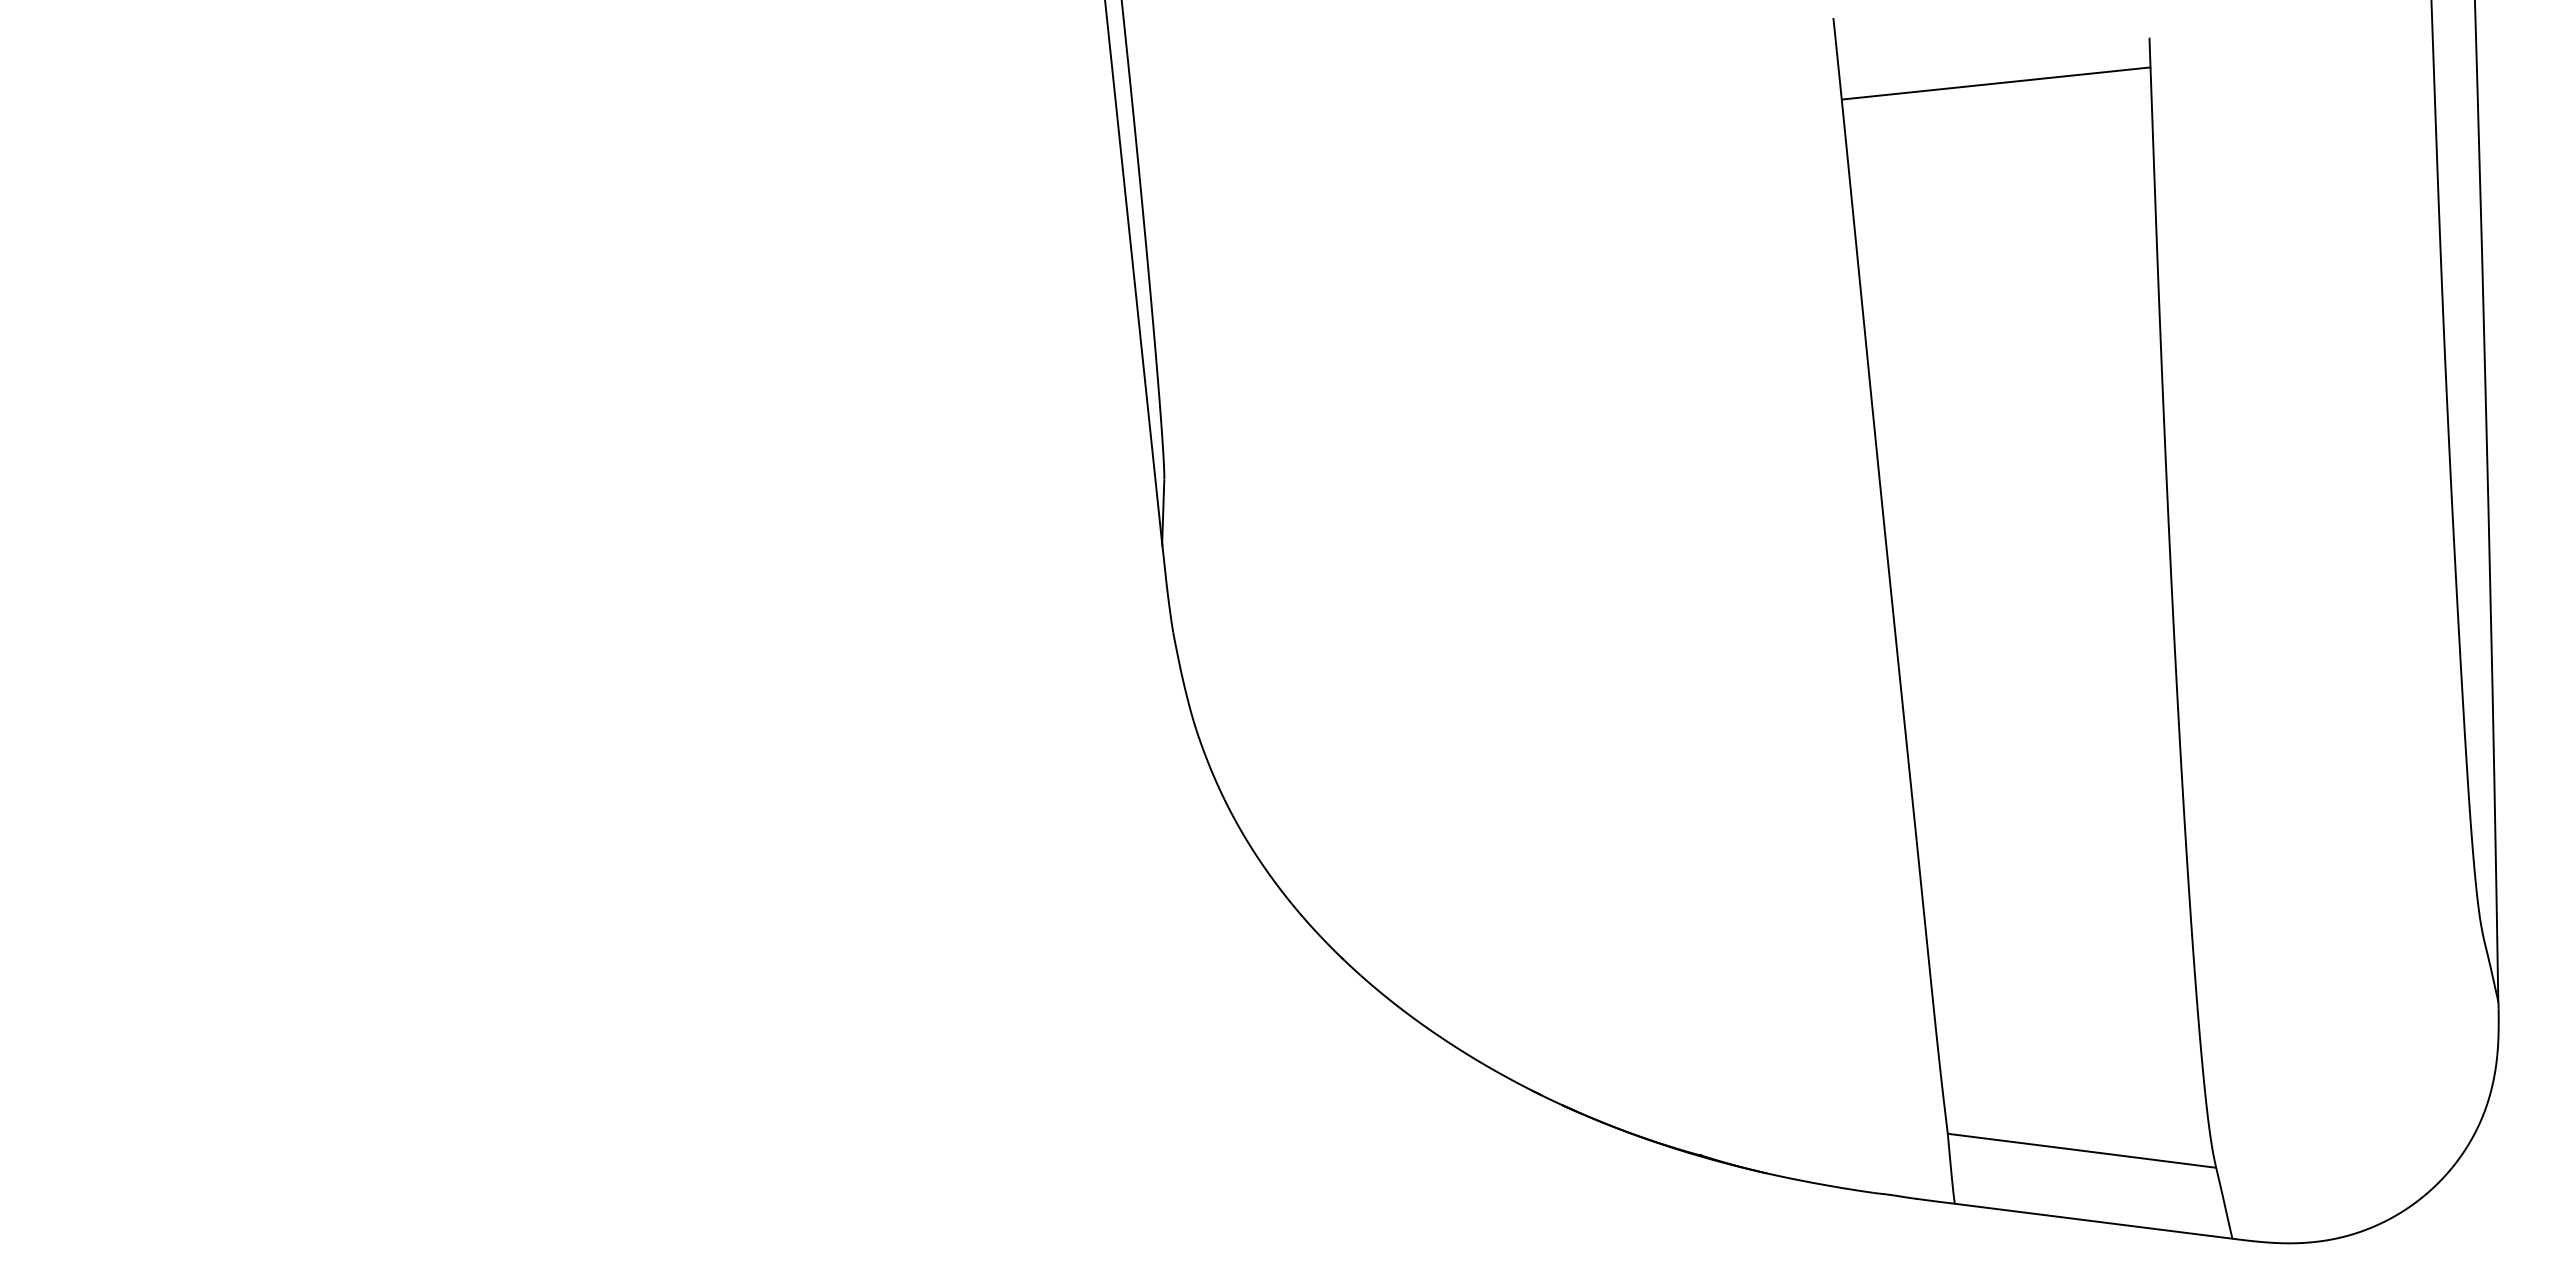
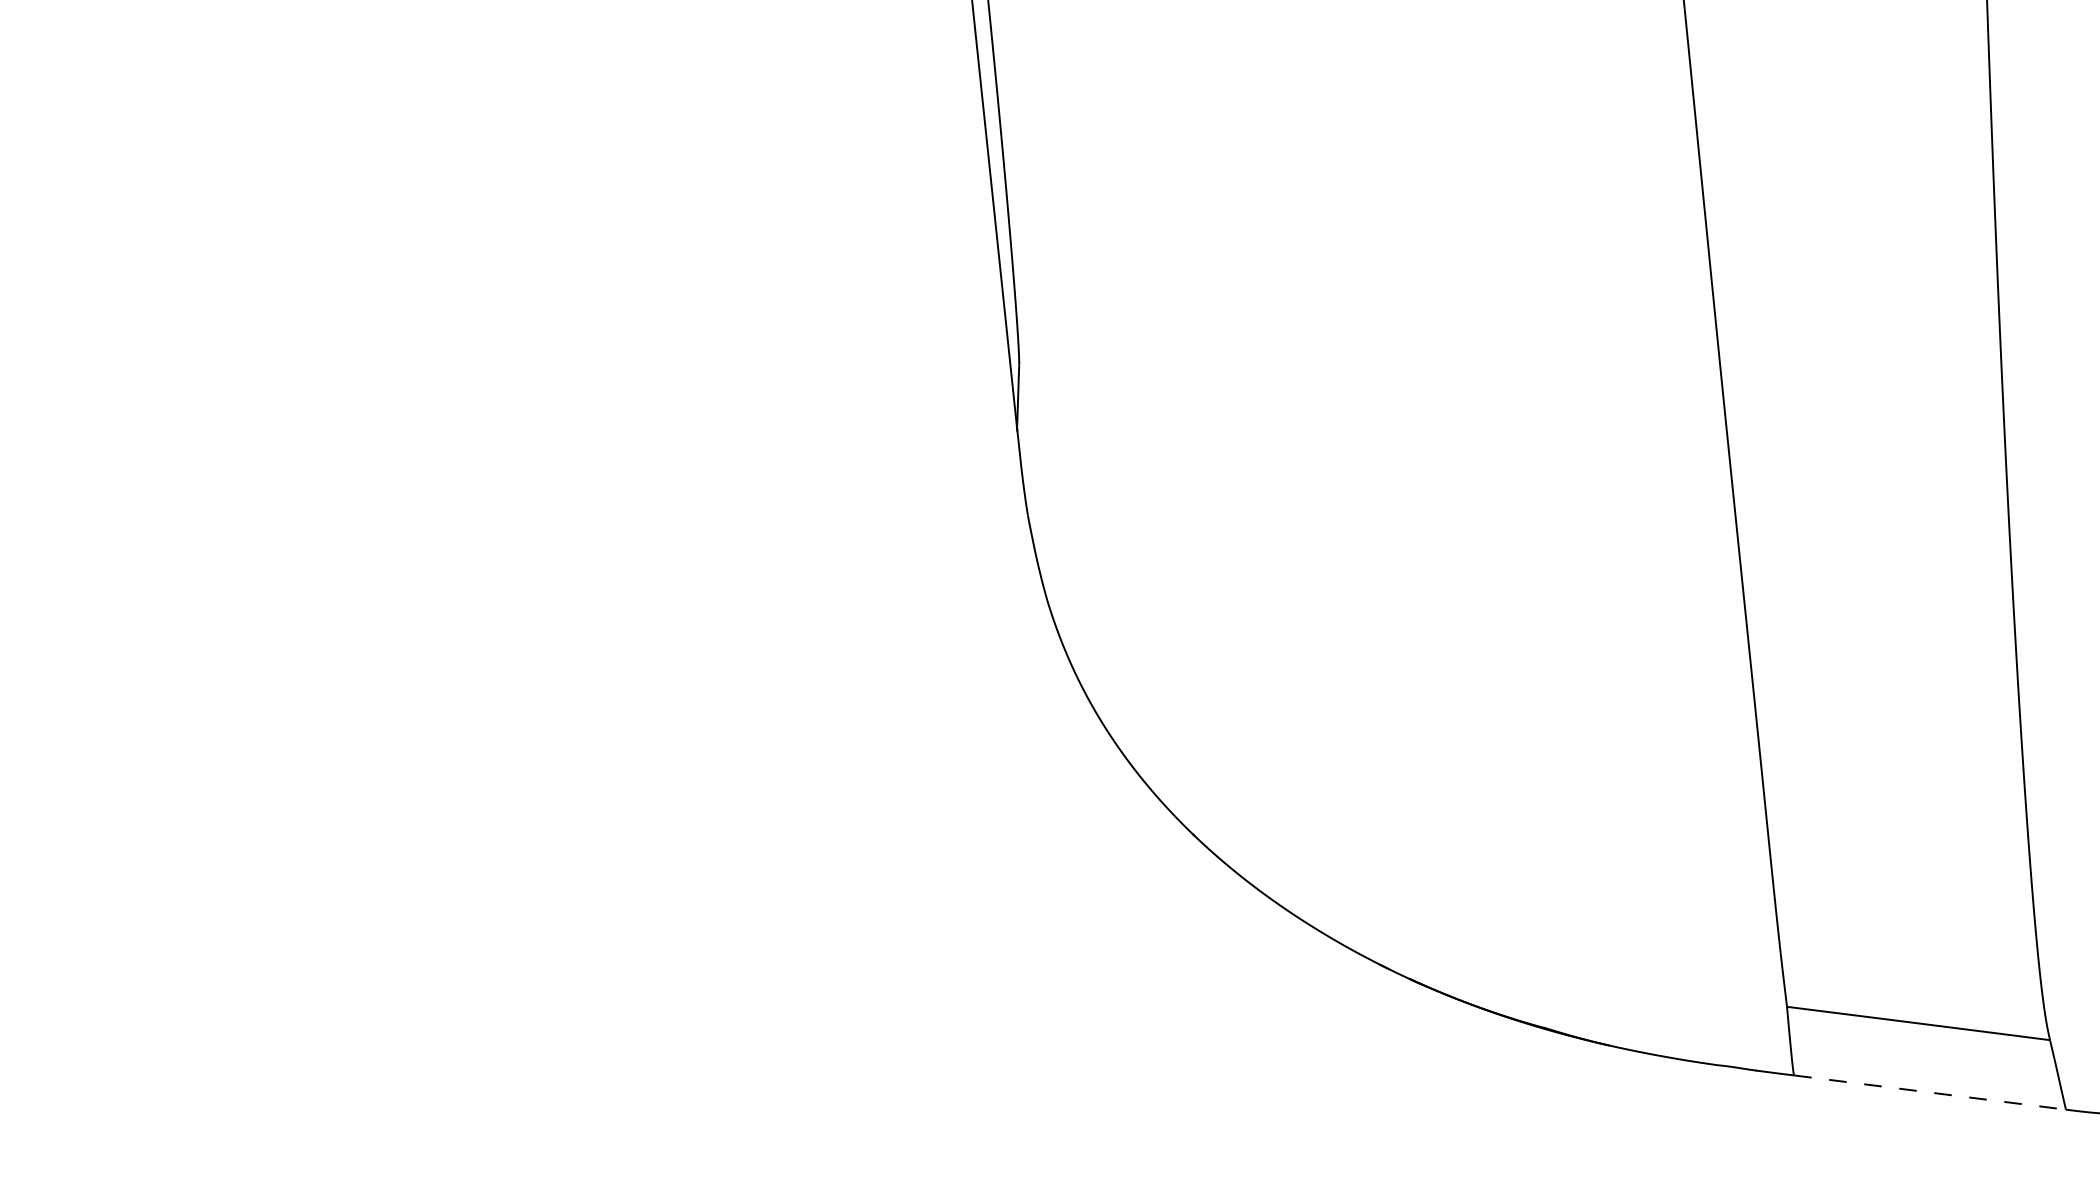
line: (2093, 1221) -> (1929, 1092), solid -> dashed

